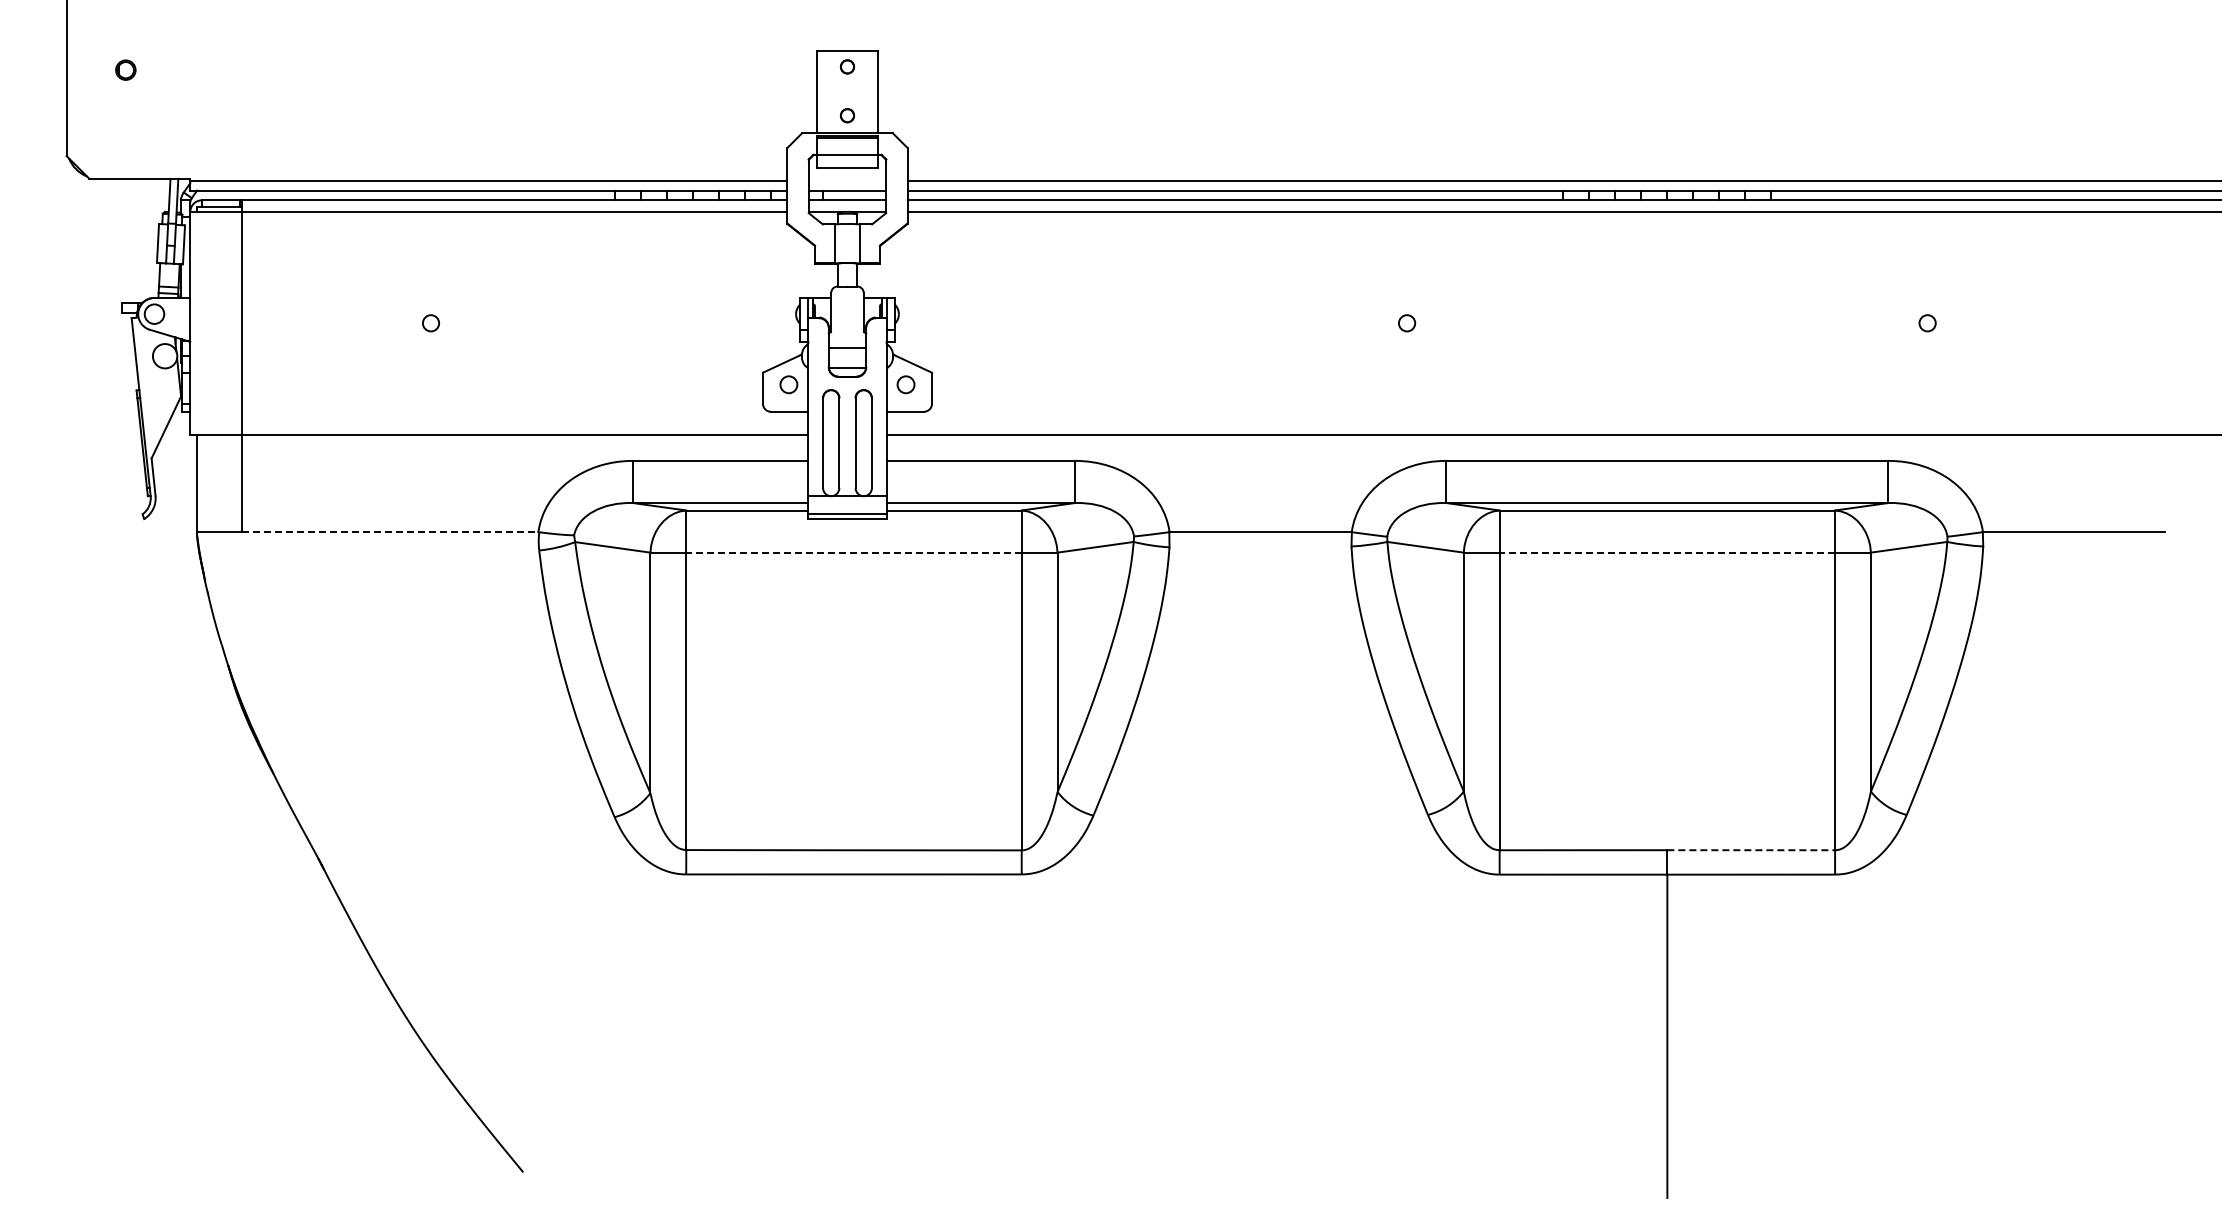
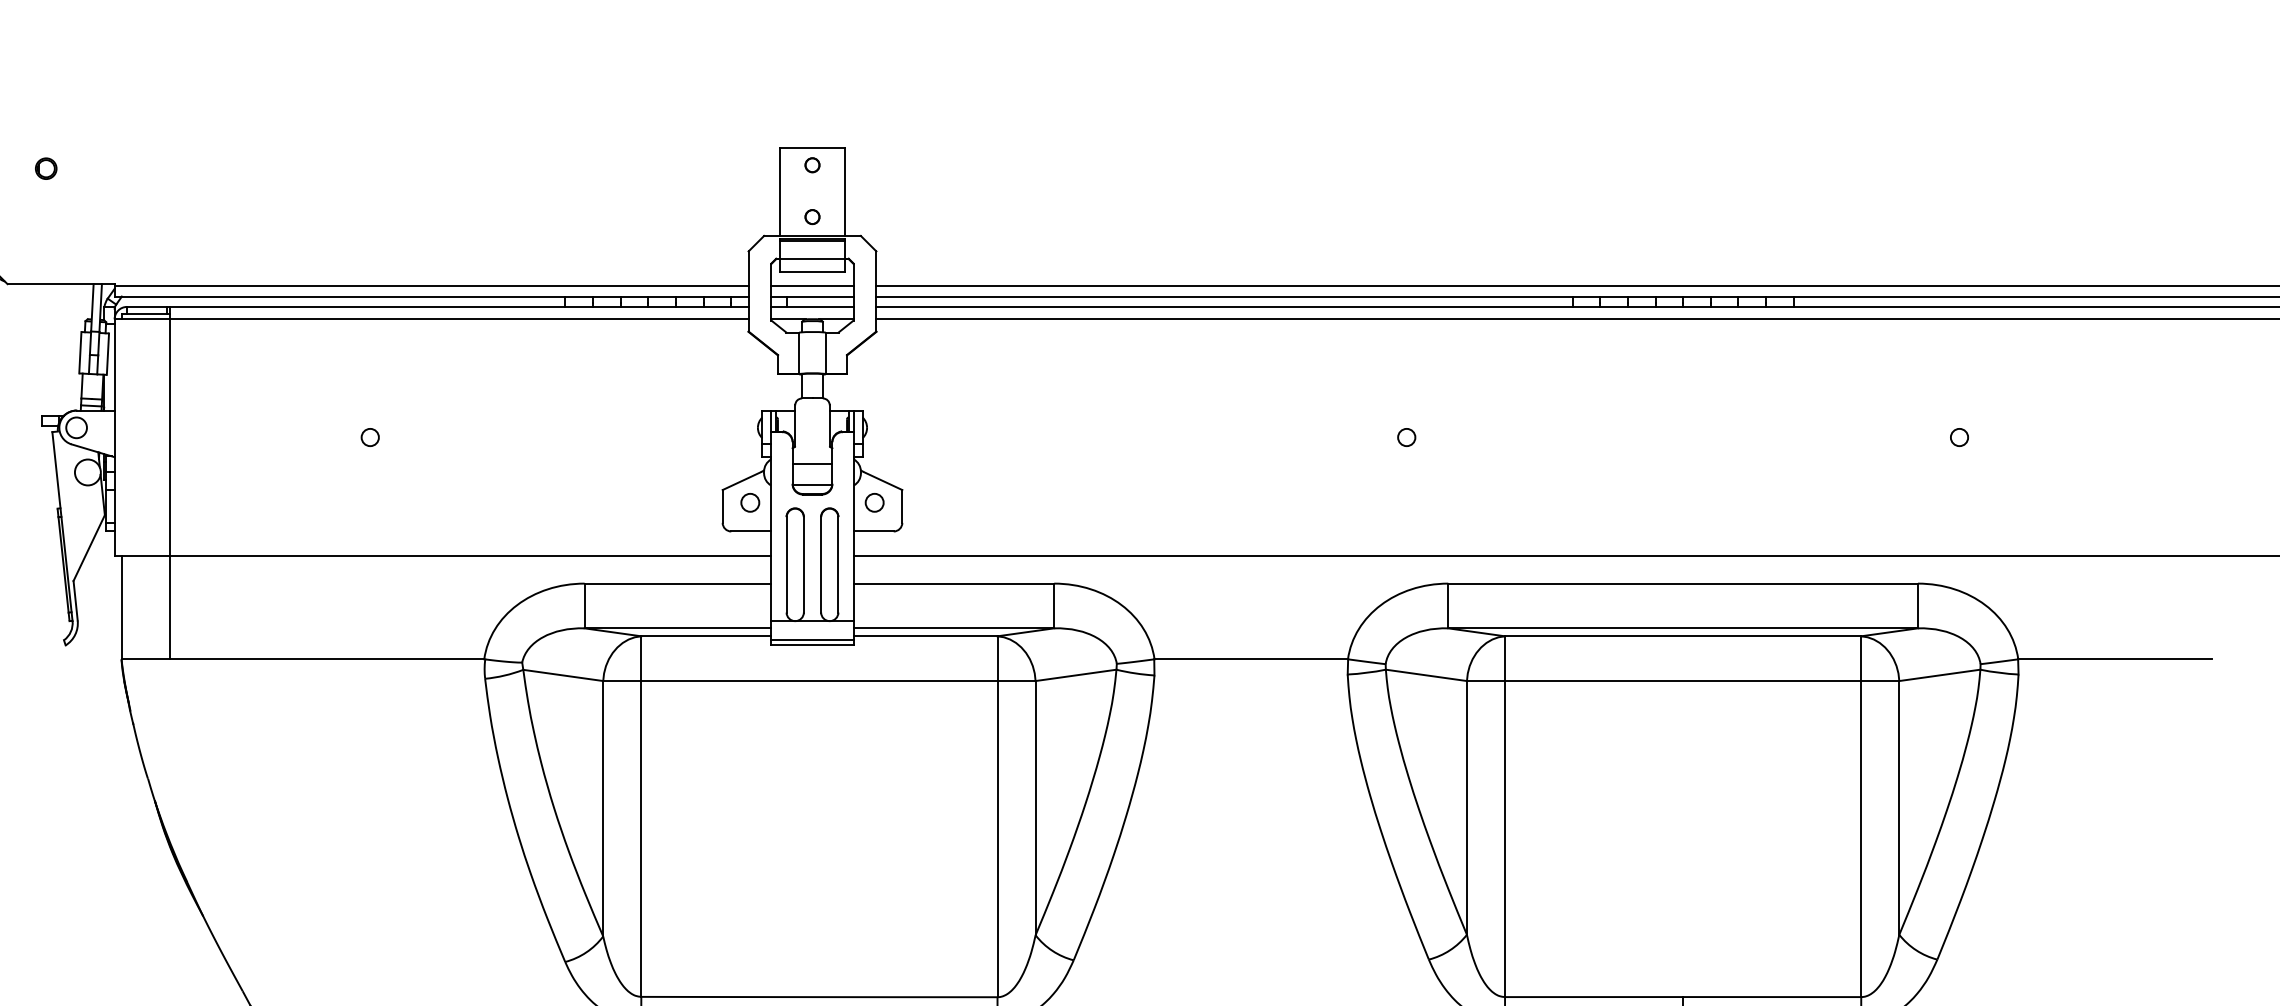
line: (847, 180) -> (812, 285), added
line: (390, 532) -> (327, 659), dashed -> solid
line: (853, 552) -> (818, 680), dashed -> solid
line: (1667, 552) -> (1683, 680), dashed -> solid
line: (1751, 850) -> (1772, 997), dashed -> solid

